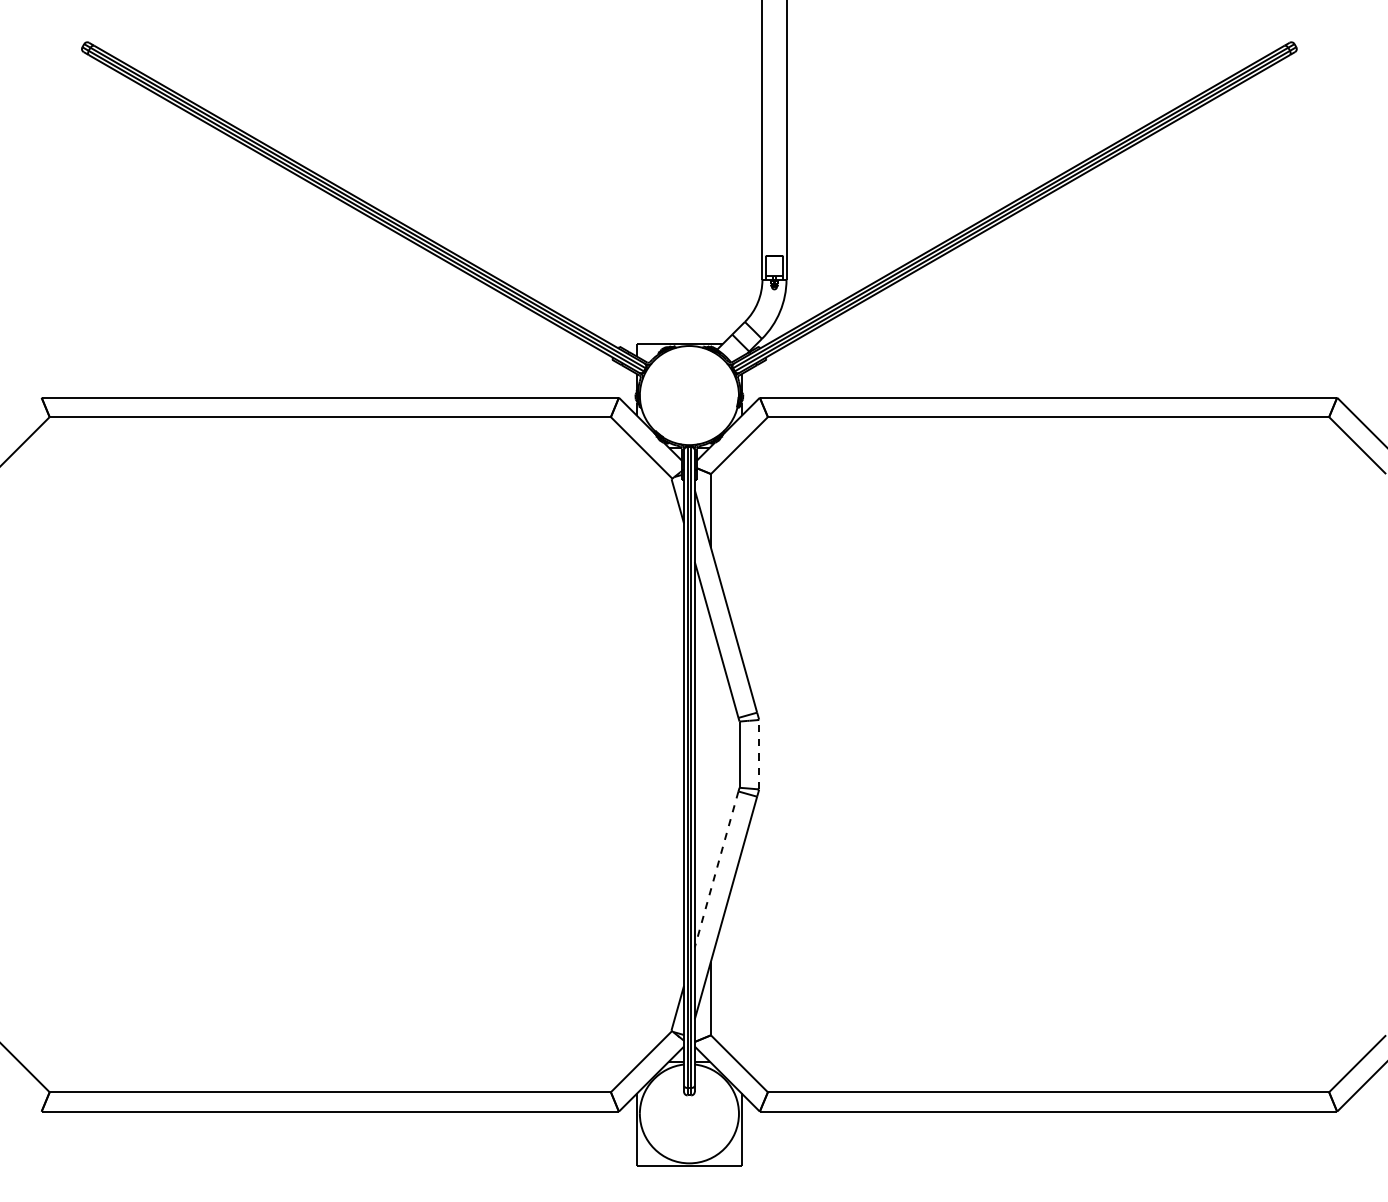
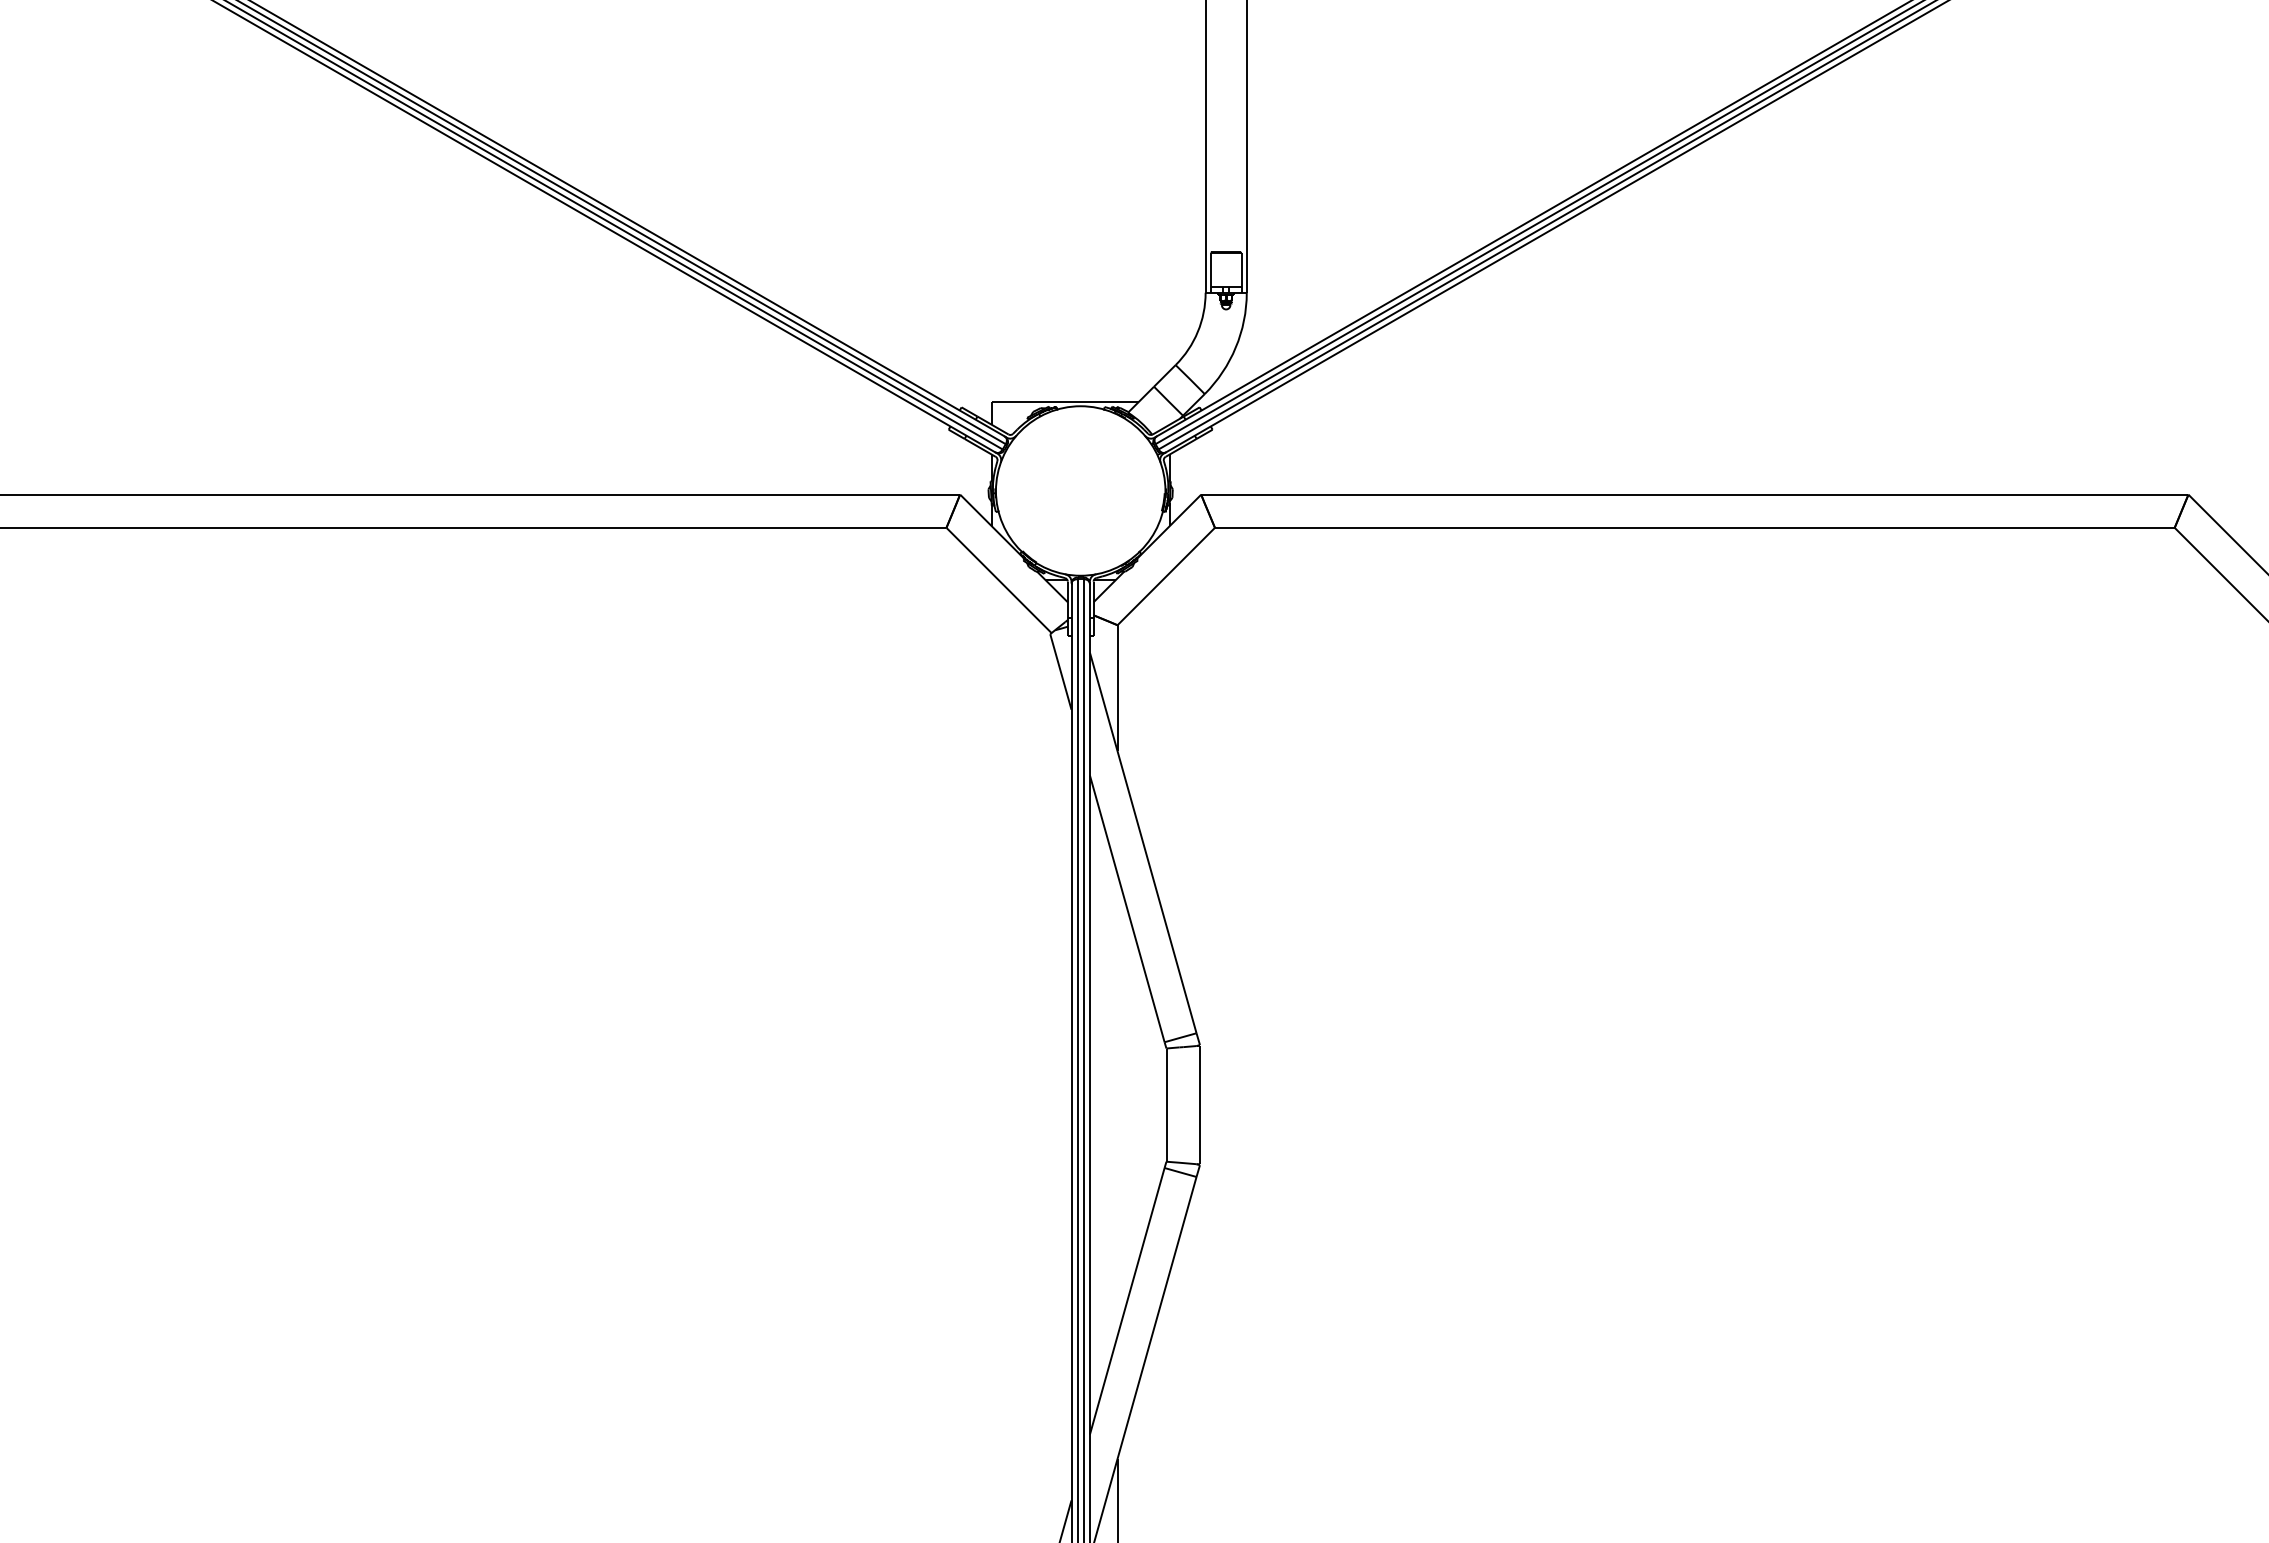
line: (759, 754) -> (1200, 1104), dashed -> solid
line: (716, 869) -> (1127, 1301), dashed -> solid

